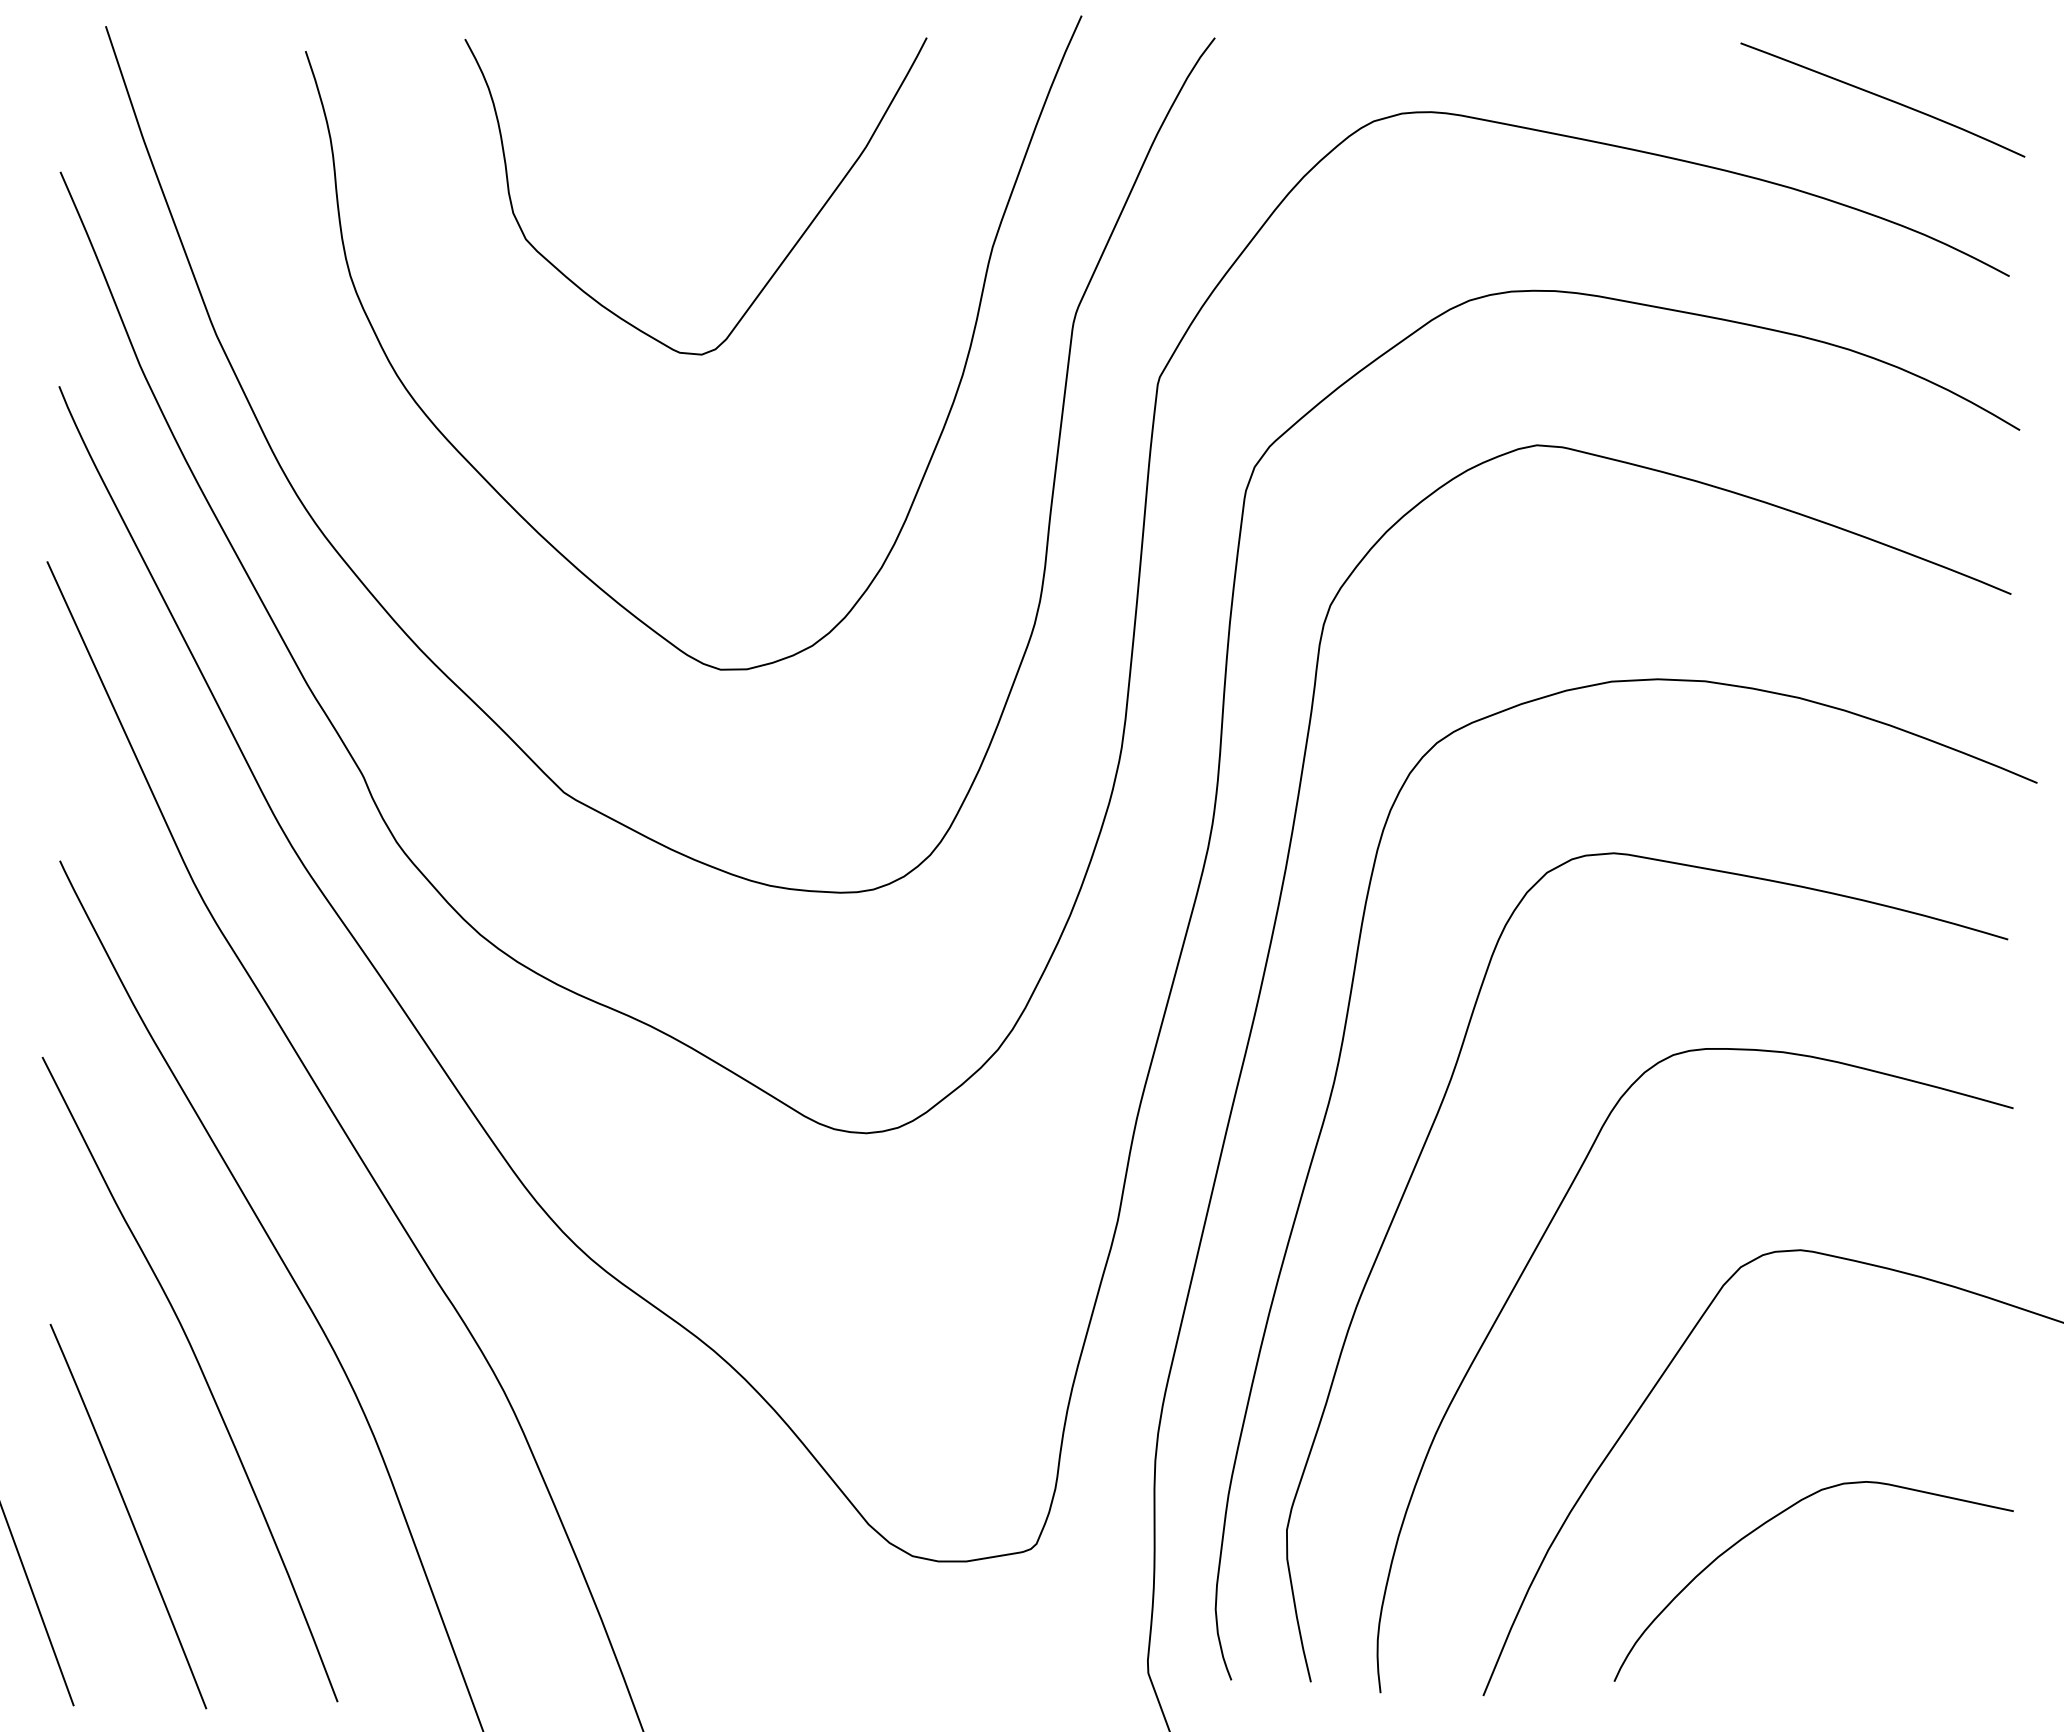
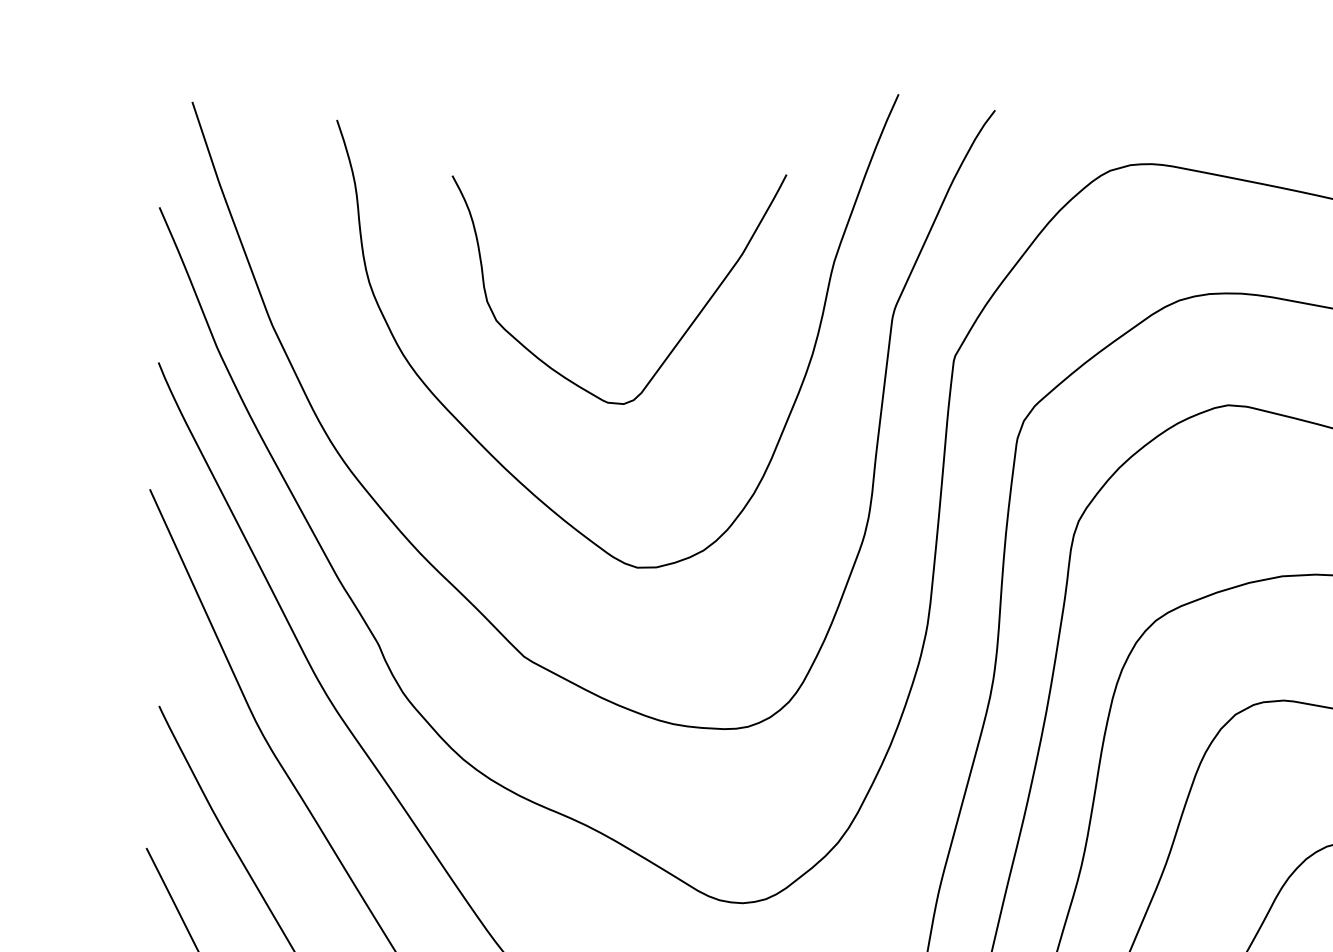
curve: (782, 260) -> (682, 335), moved

